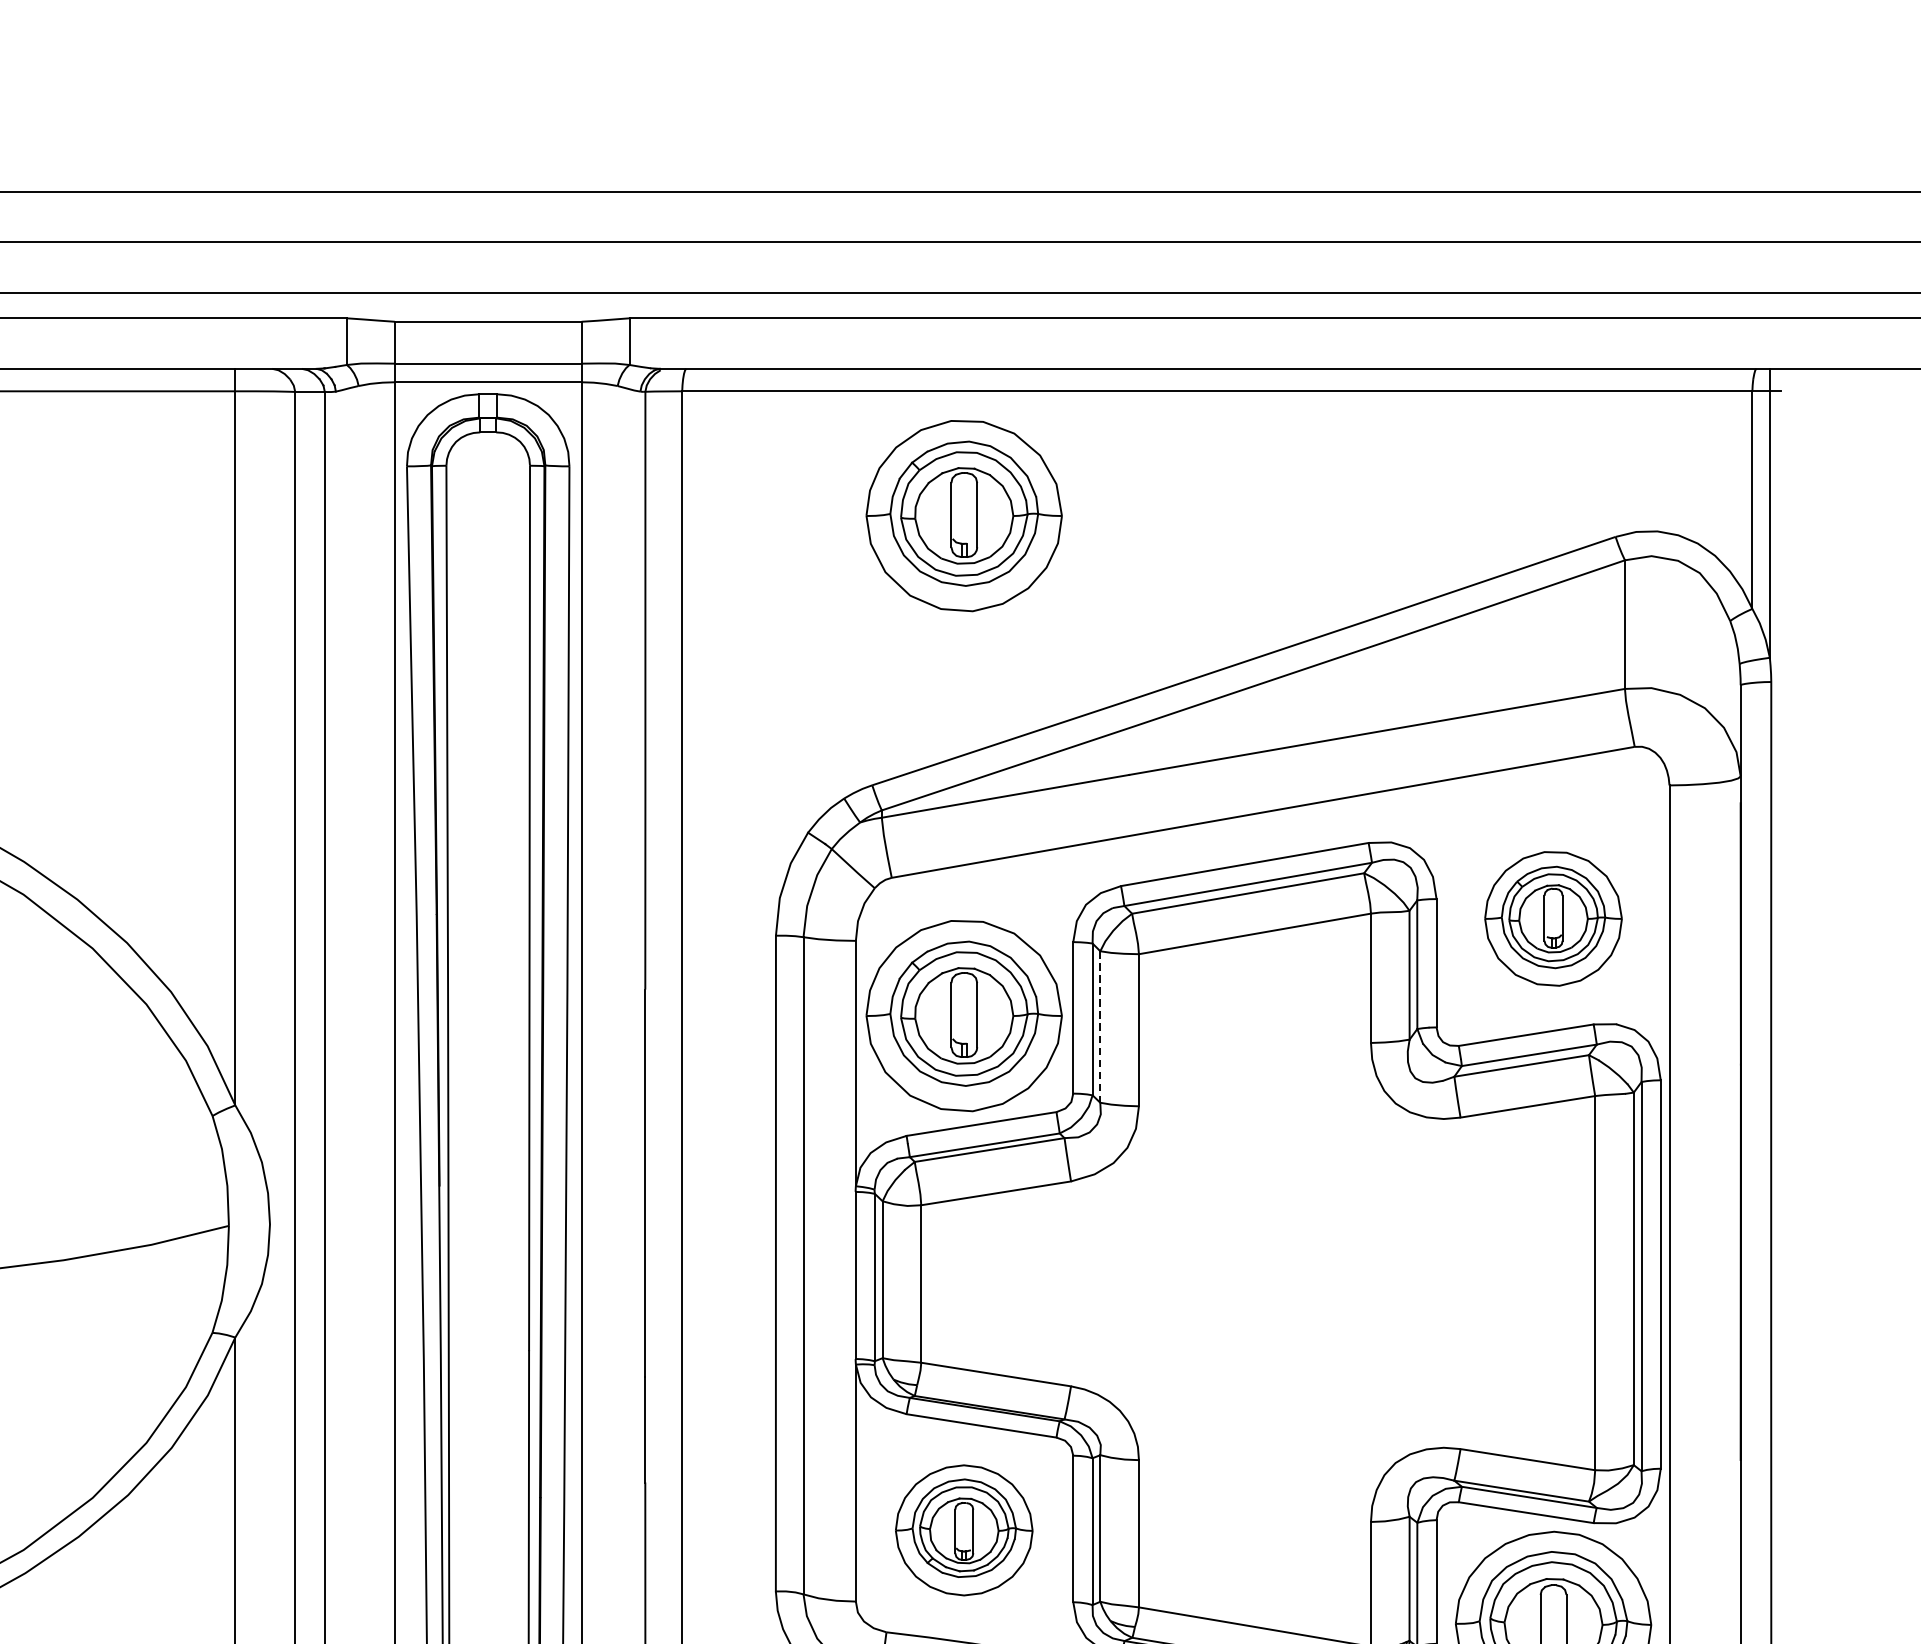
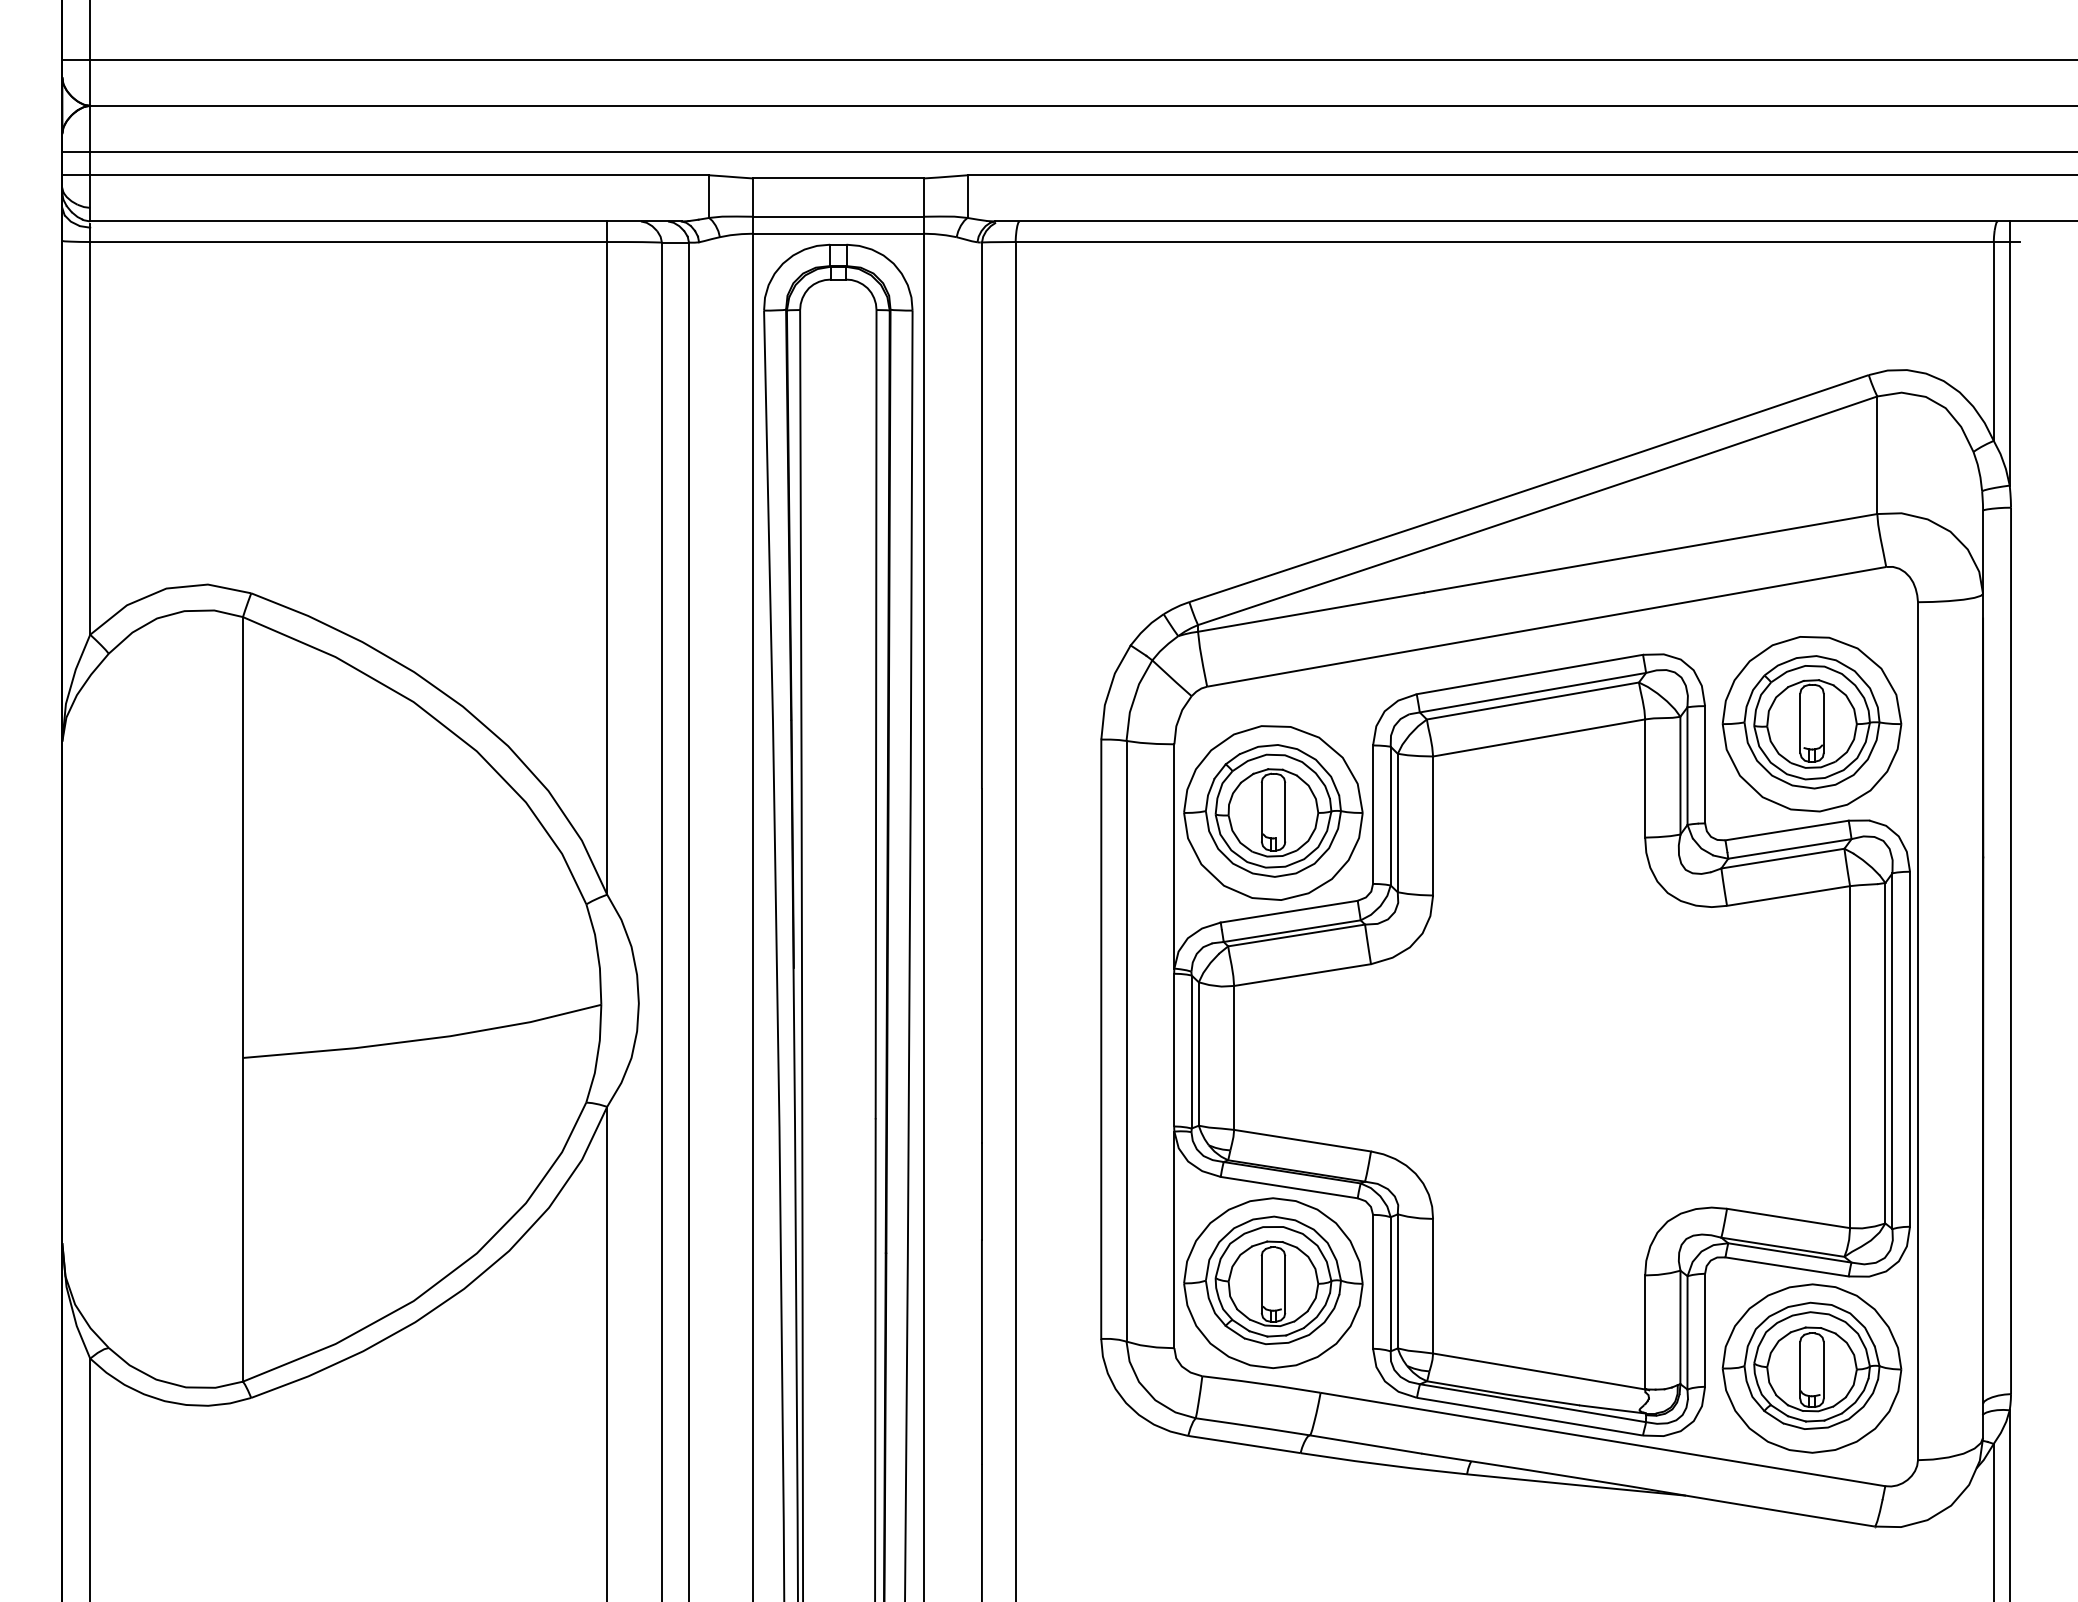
part: (964, 515) -> (1273, 355), removed
part: (1552, 919) -> (1811, 724), size x1.43
line: (1100, 1027) -> (1397, 823), dashed -> solid
part: (964, 1529) -> (1273, 1282), size x1.43

